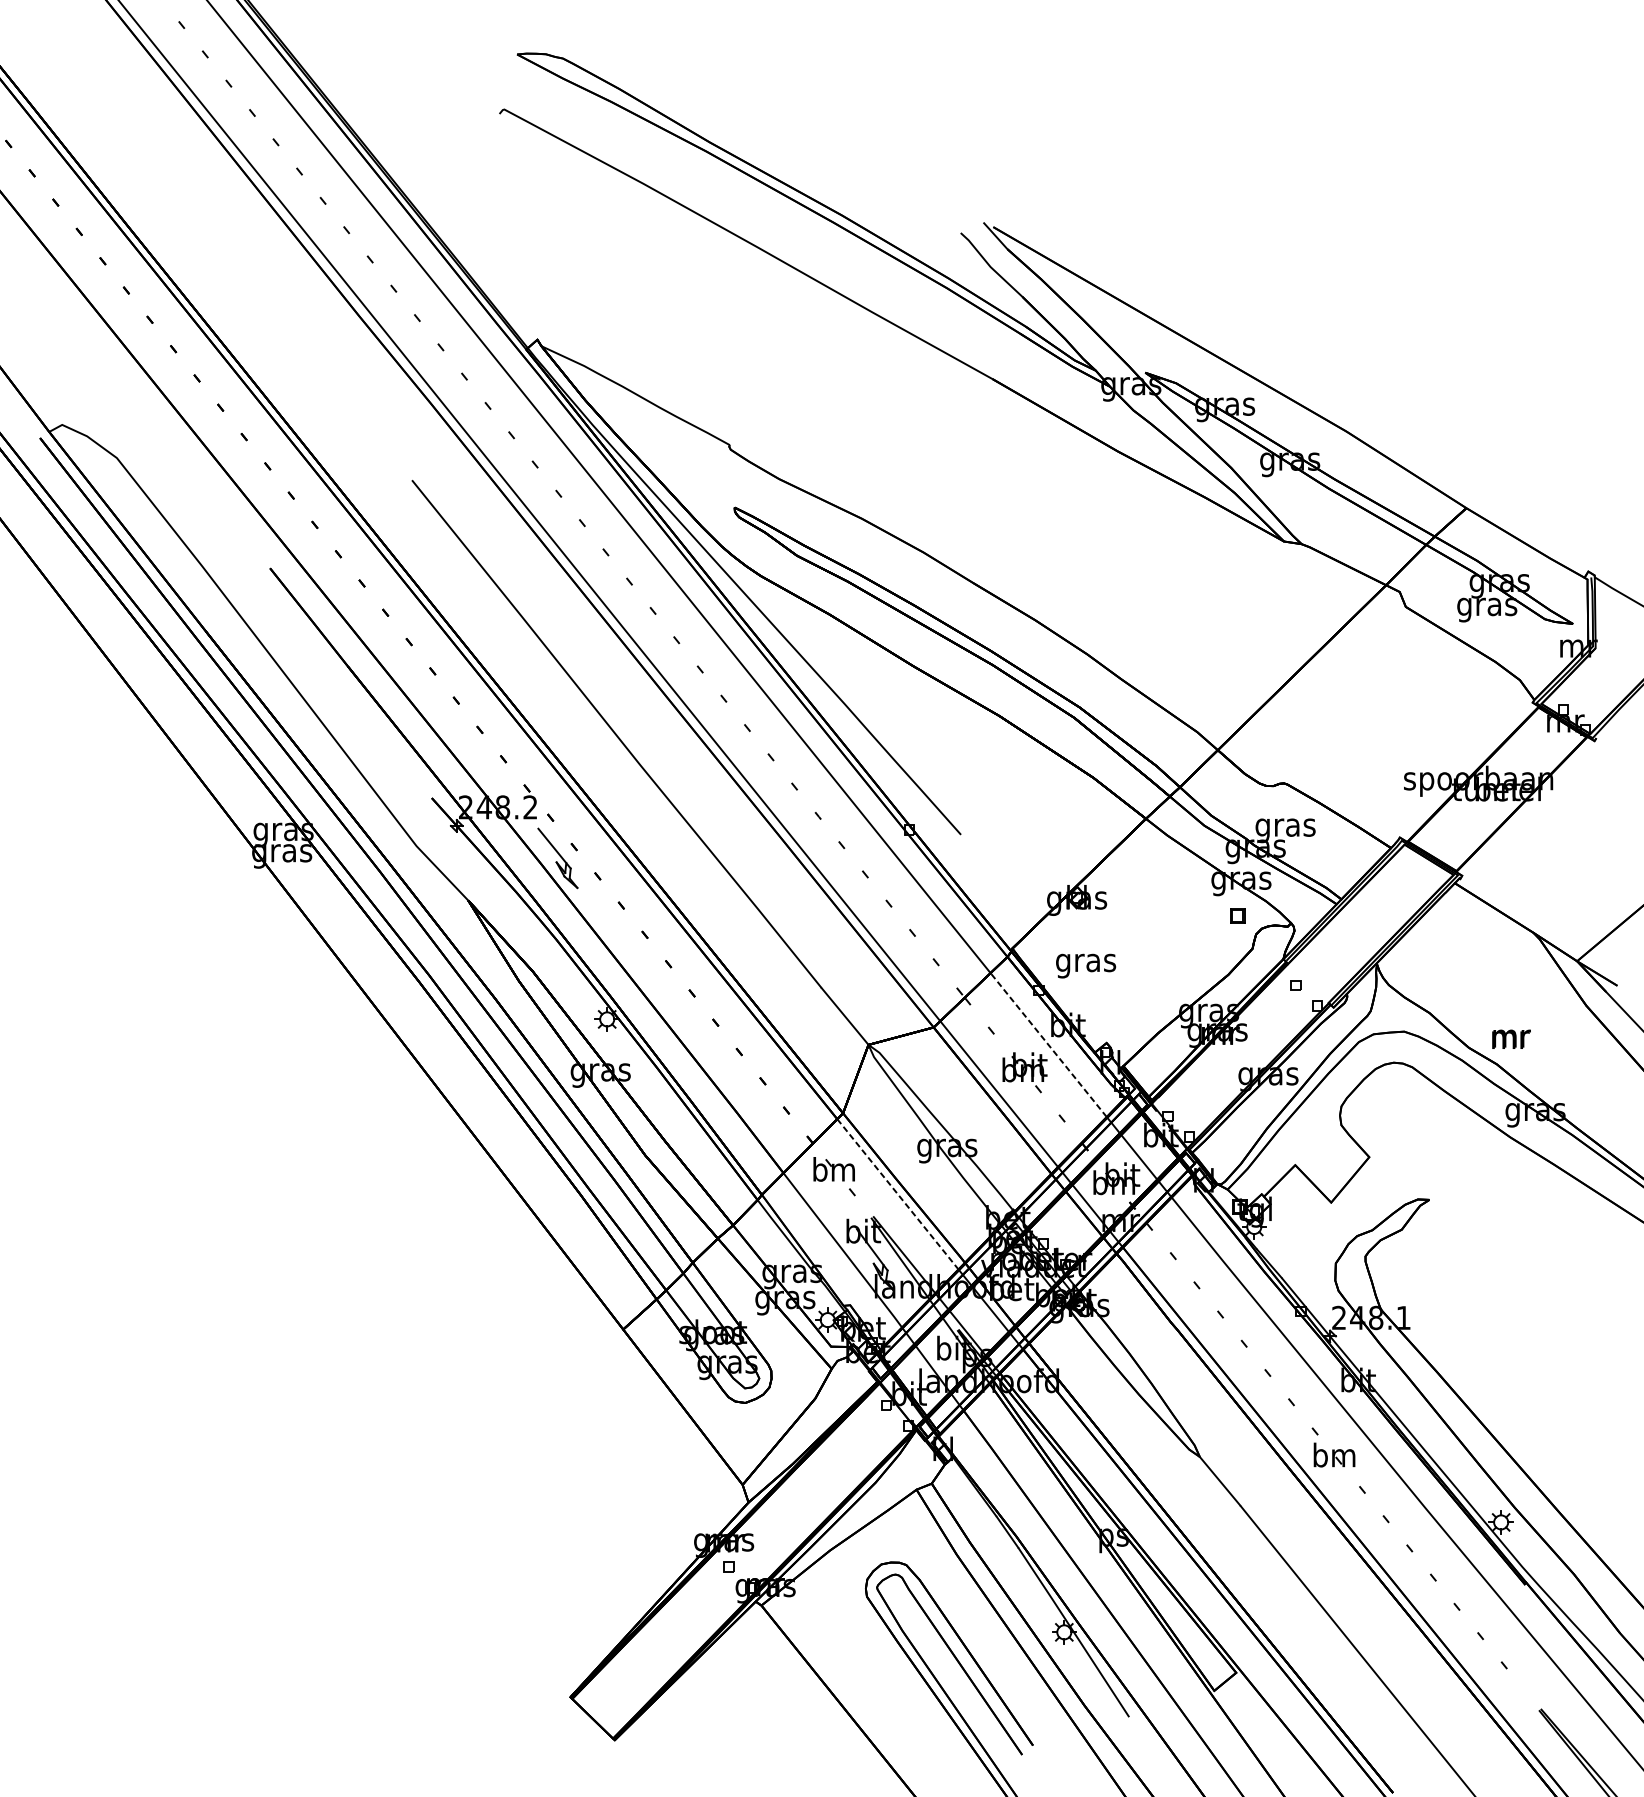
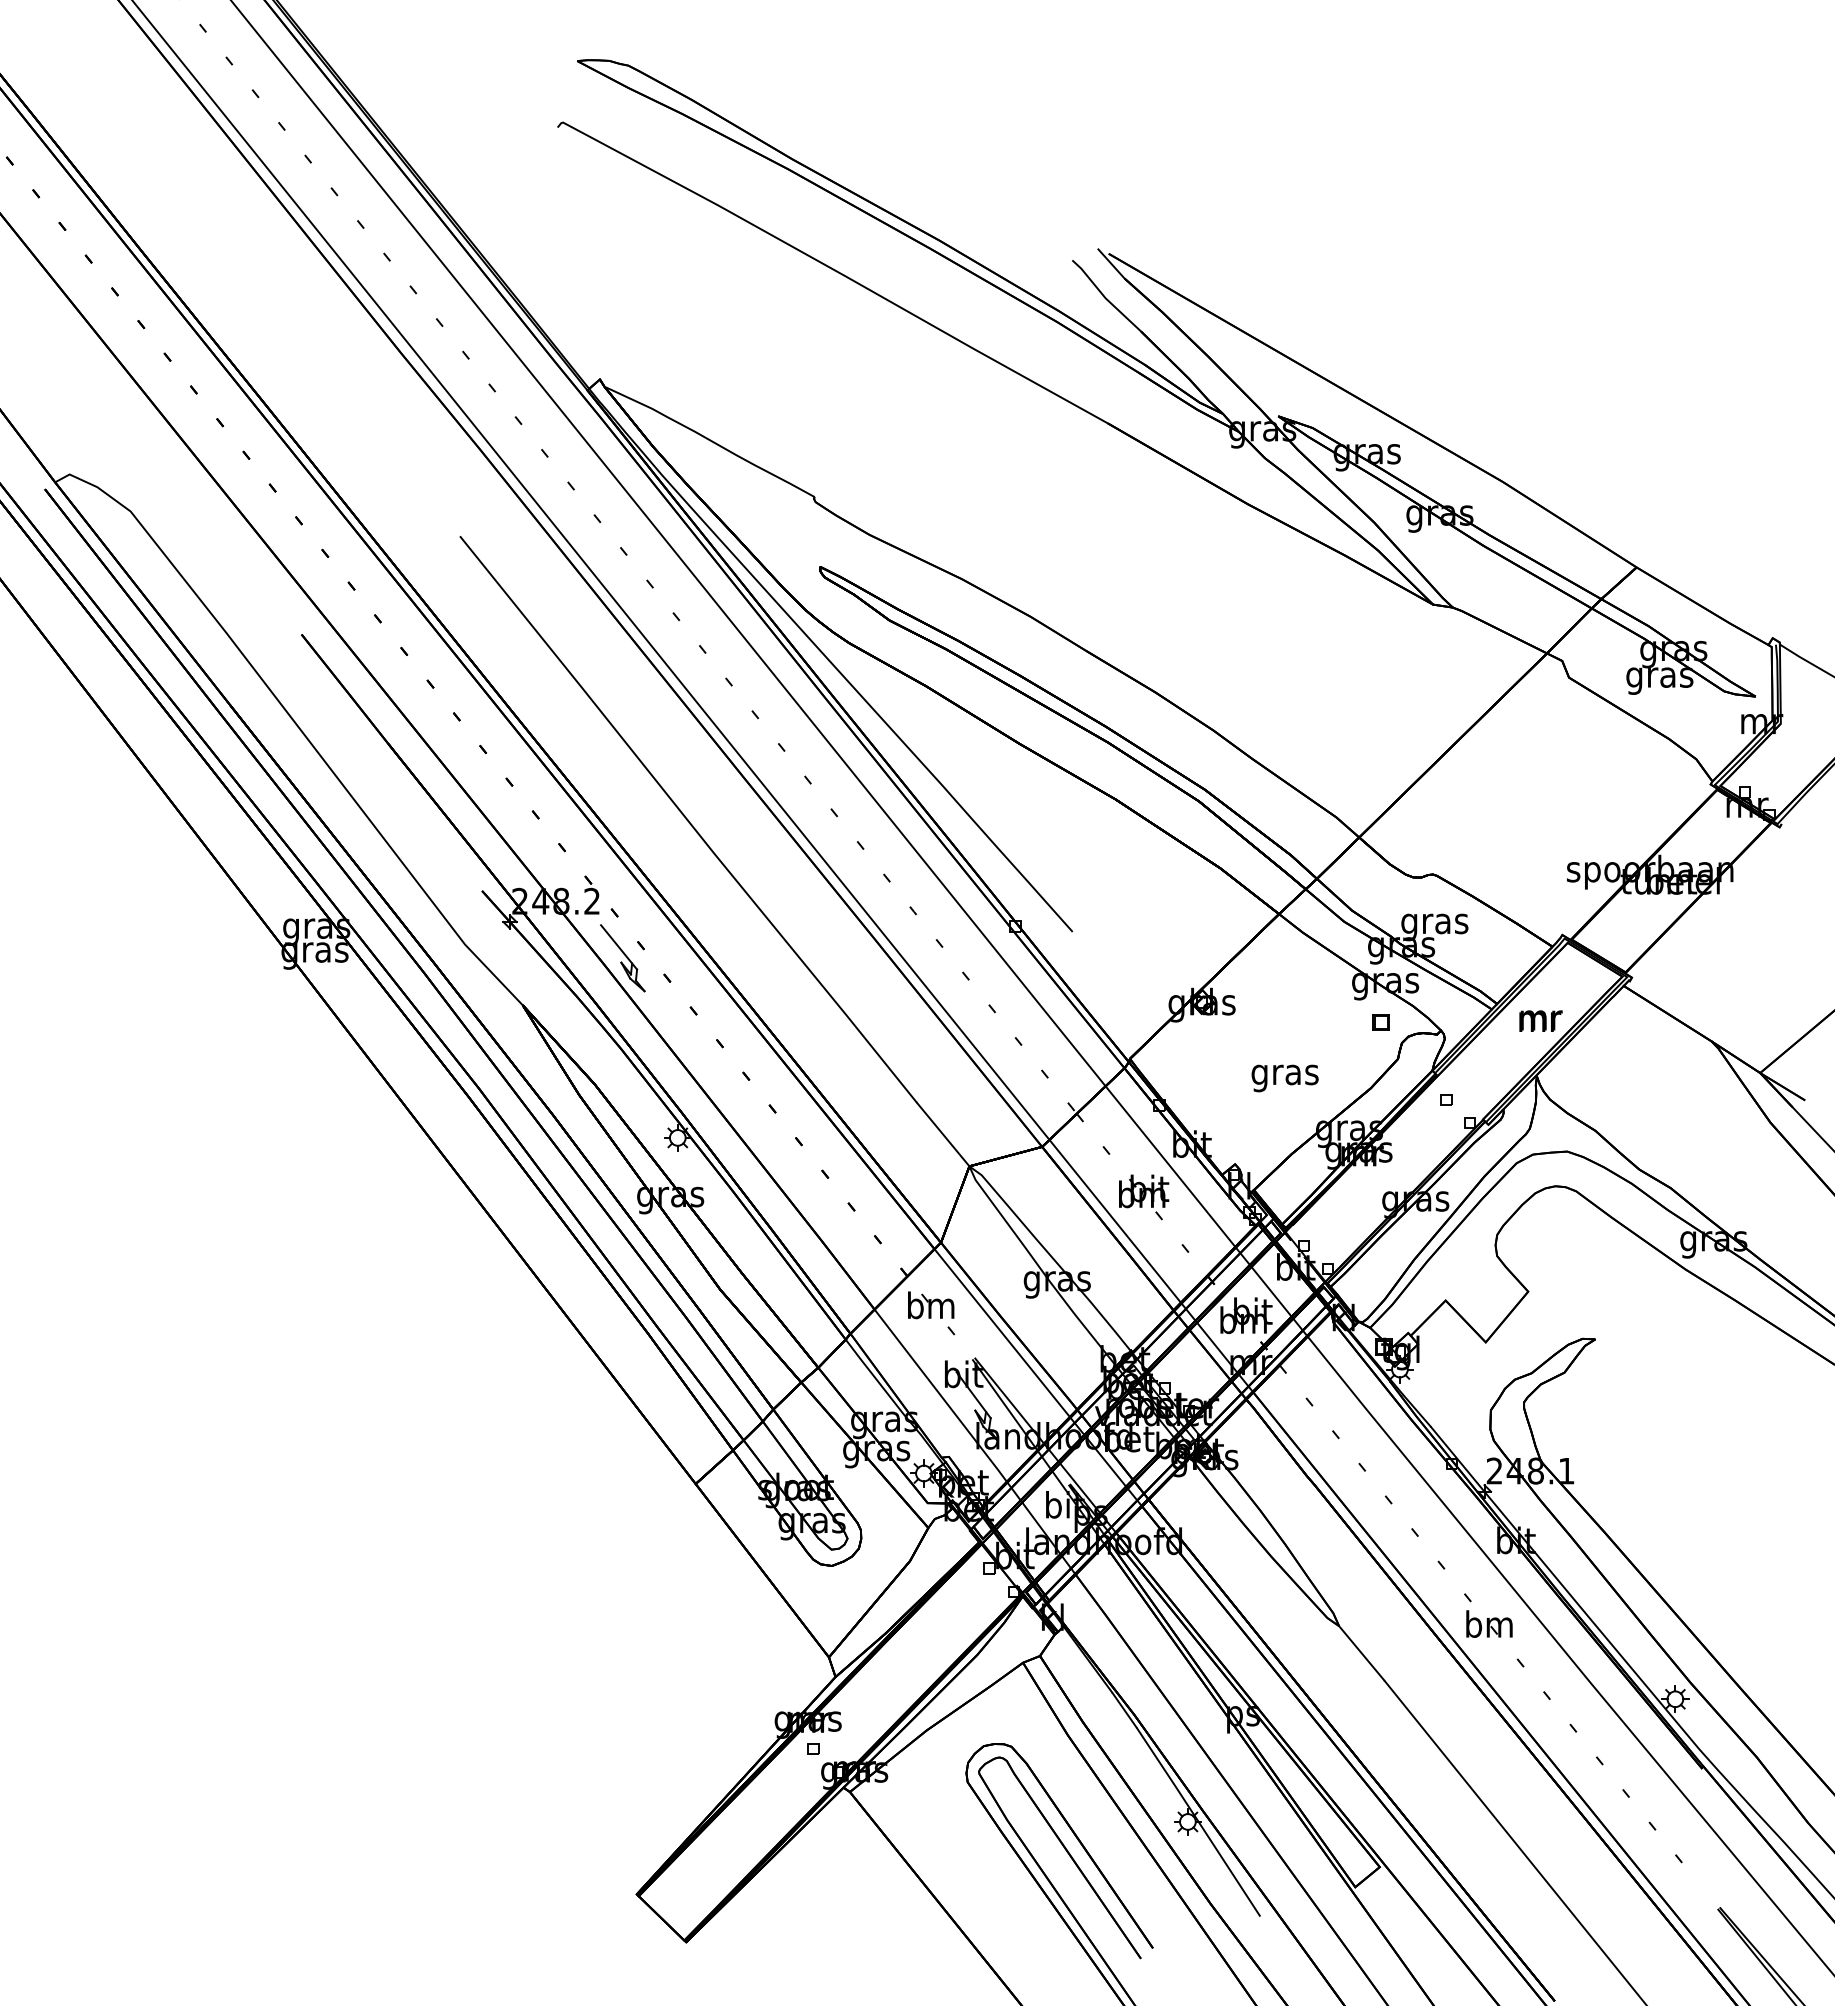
text: (1085, 966) -> (1284, 1078), moved
text: (1511, 1038) -> (1540, 1020), moved
line: (1048, 1045) -> (1170, 1166), dashed -> solid
line: (898, 1194) -> (1002, 1333), dashed -> solid

